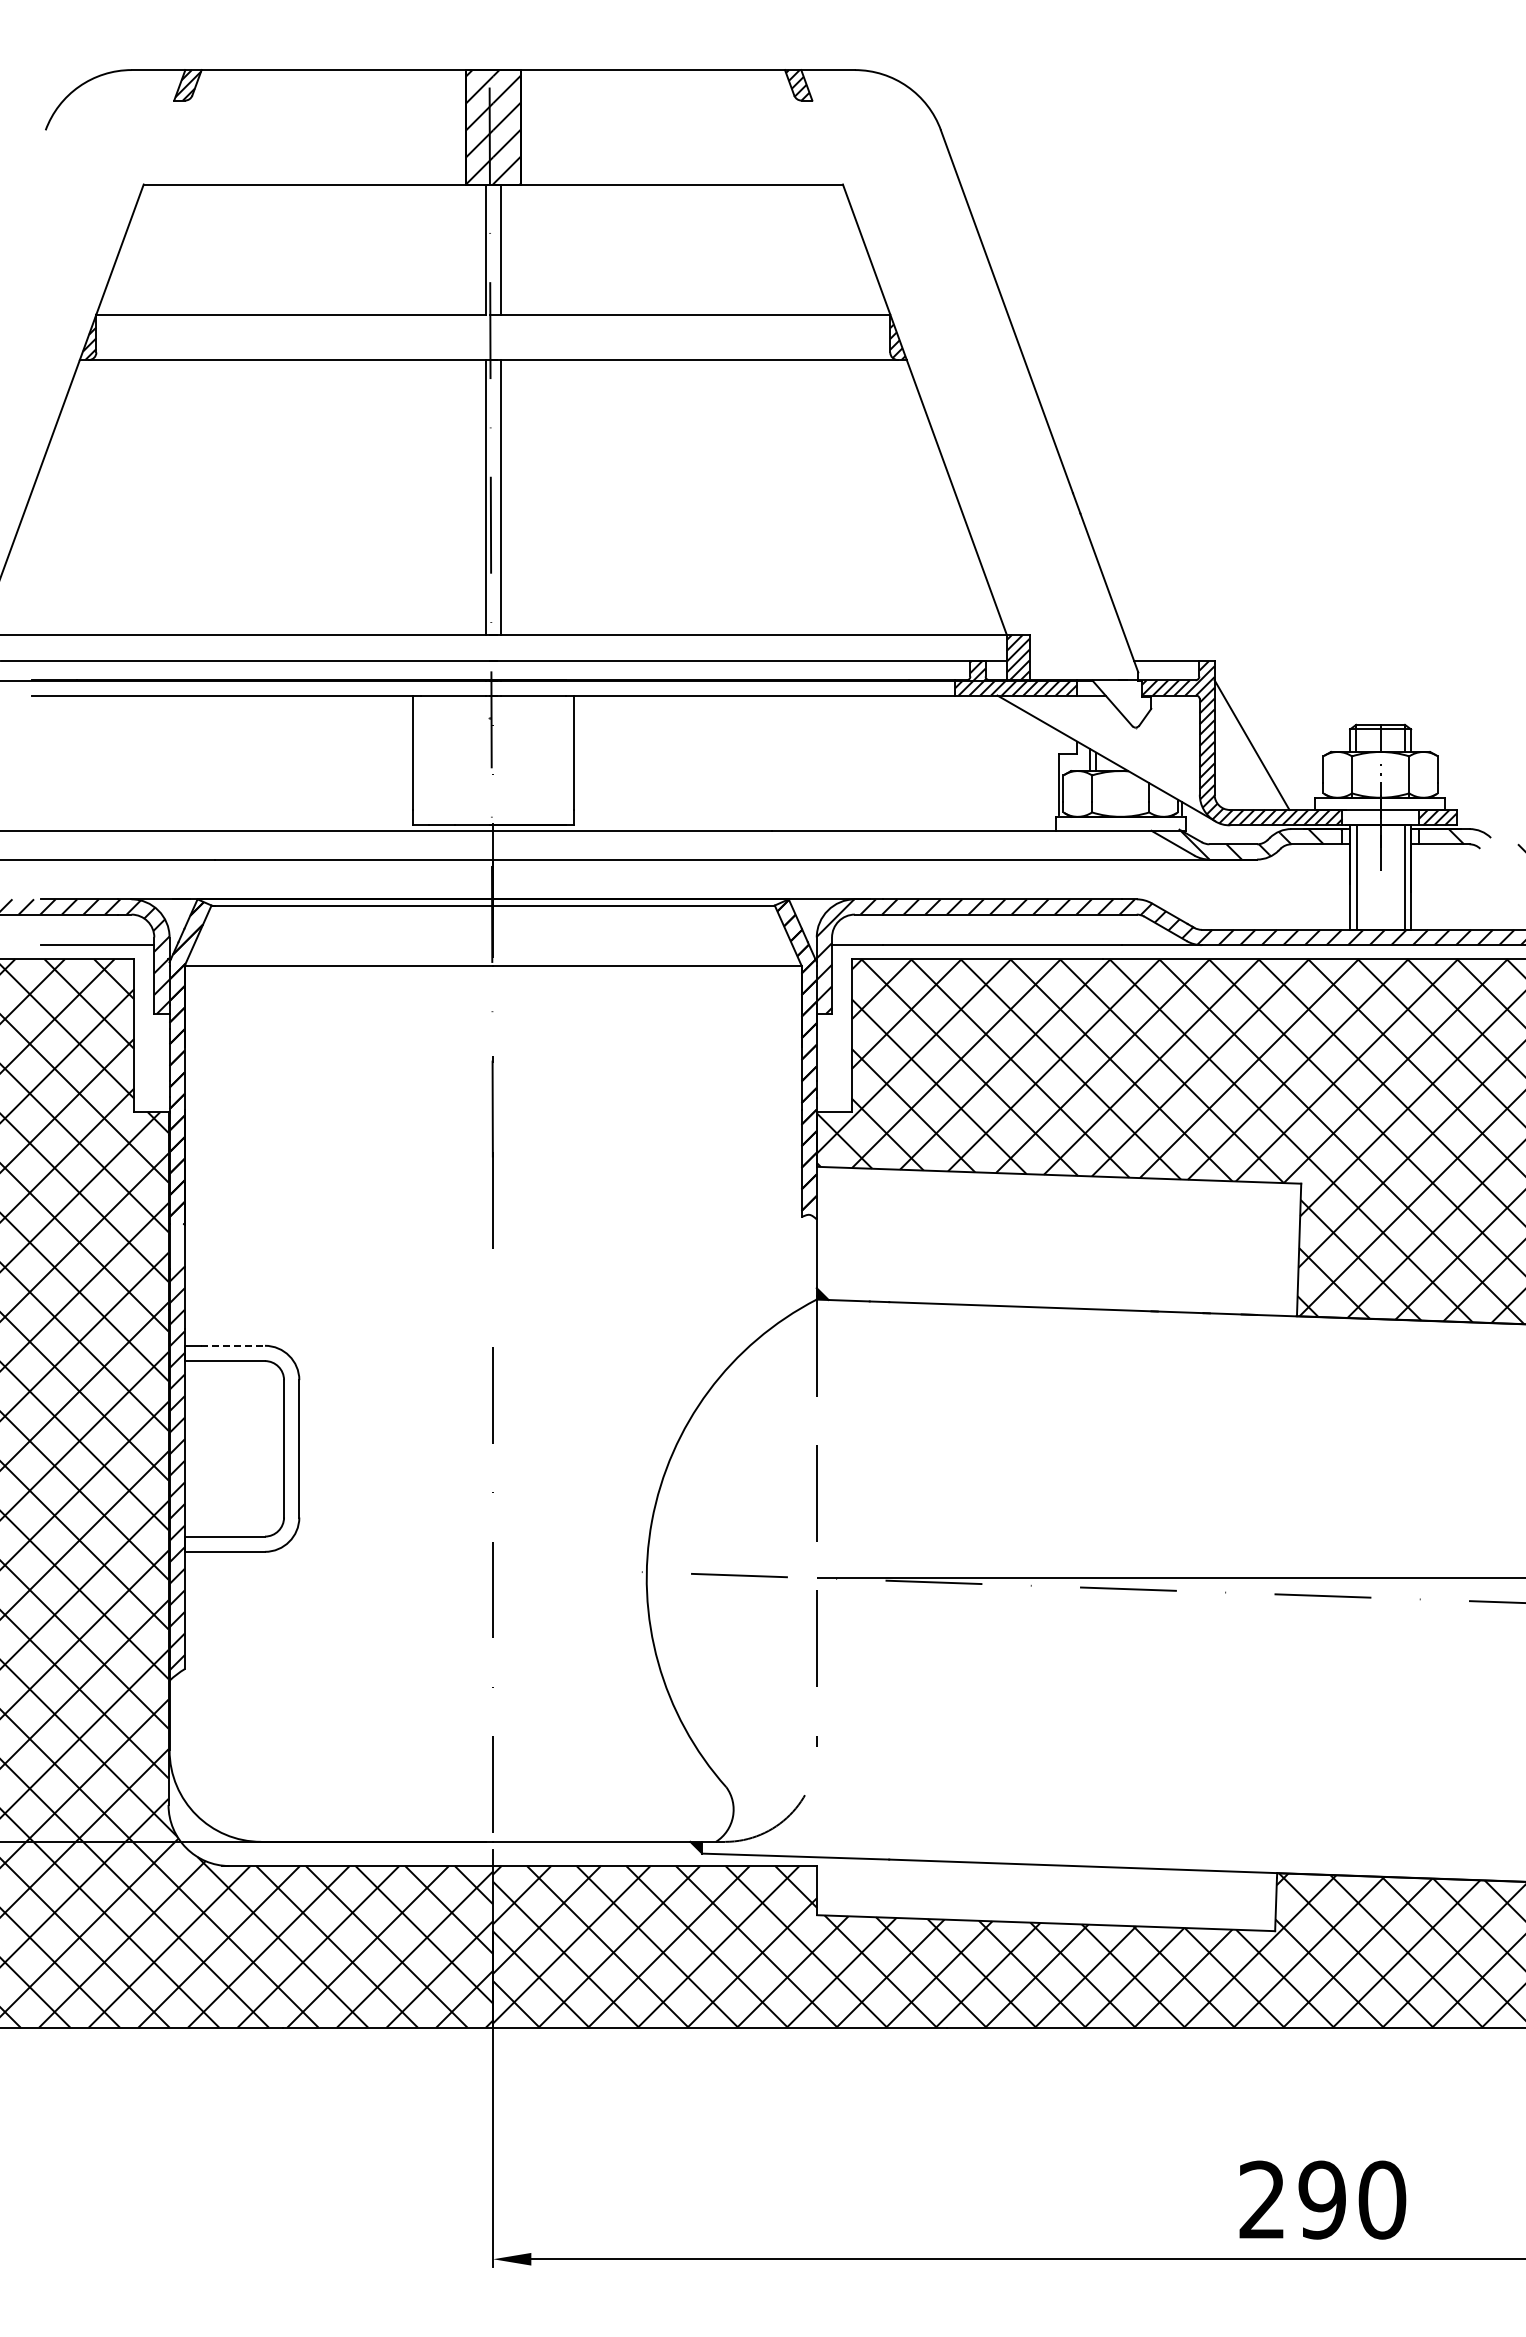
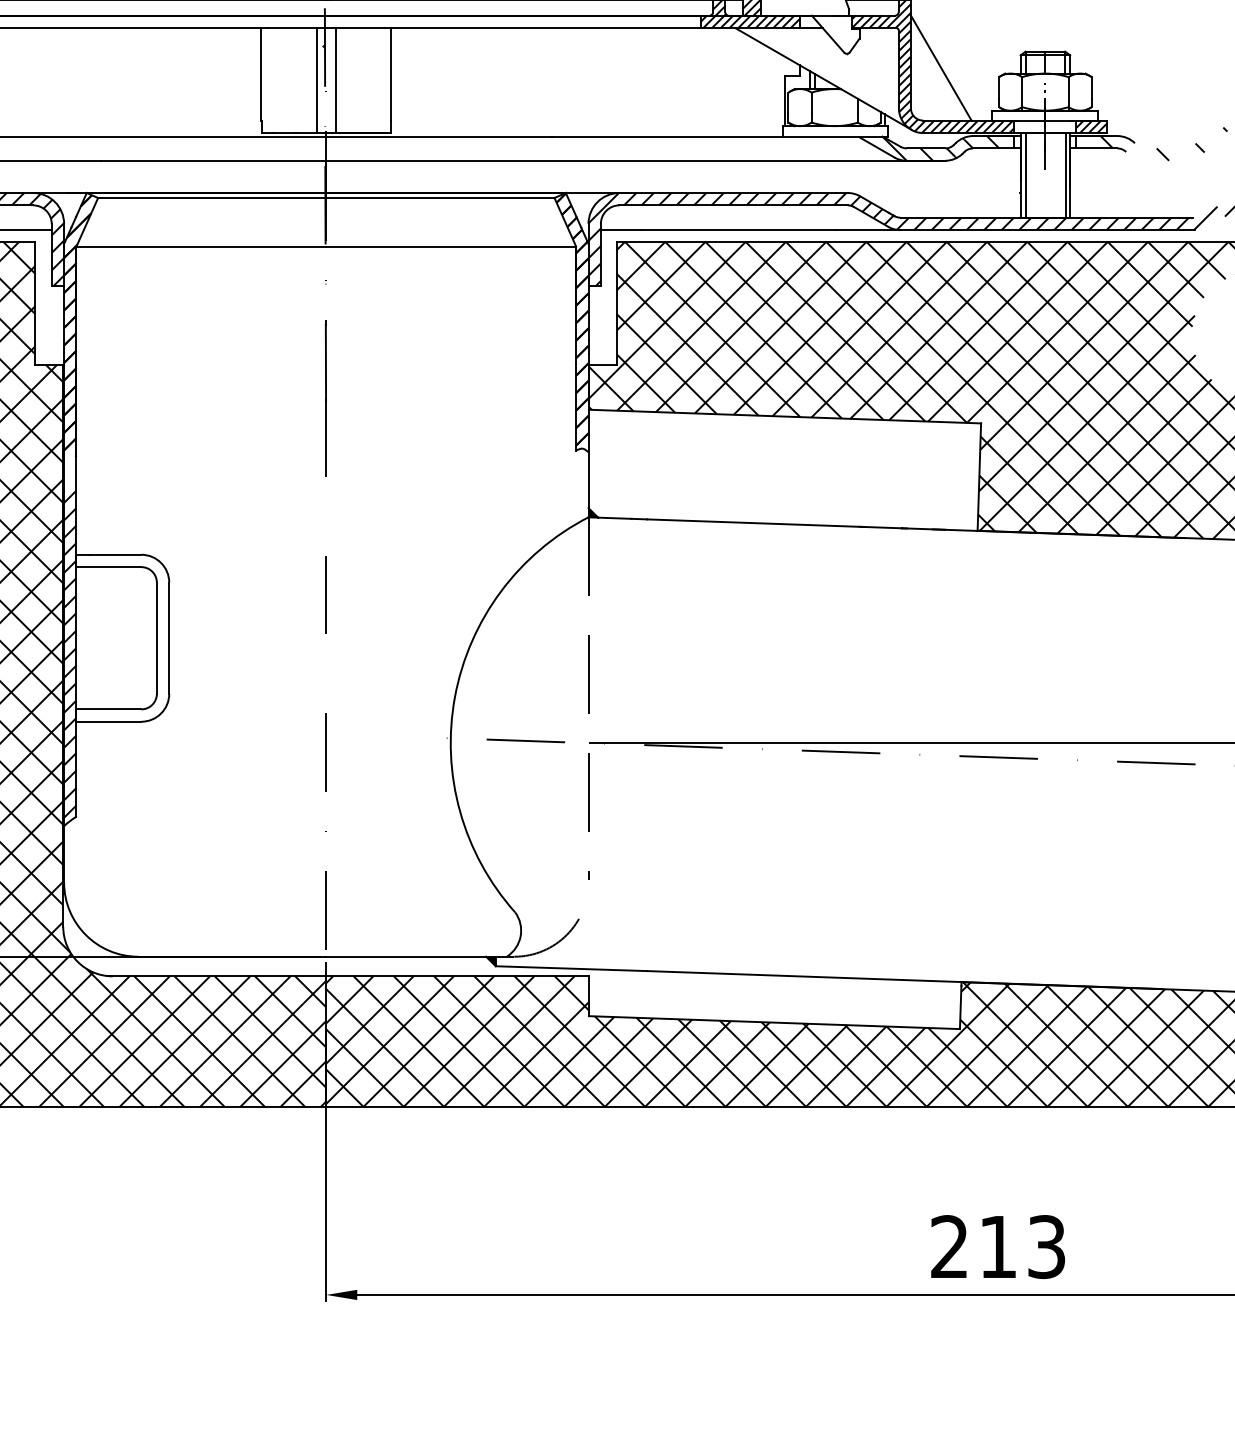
line: (481, 760) -> (316, 80), added
line: (504, 760) -> (335, 80), added
line: (233, 1345) -> (115, 554), dashed -> solid
text: (1352, 2199) -> (1022, 1246), 290 -> 213

